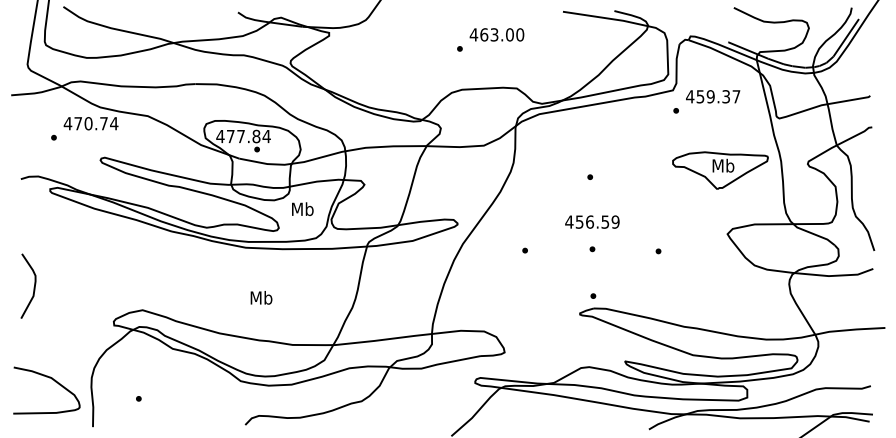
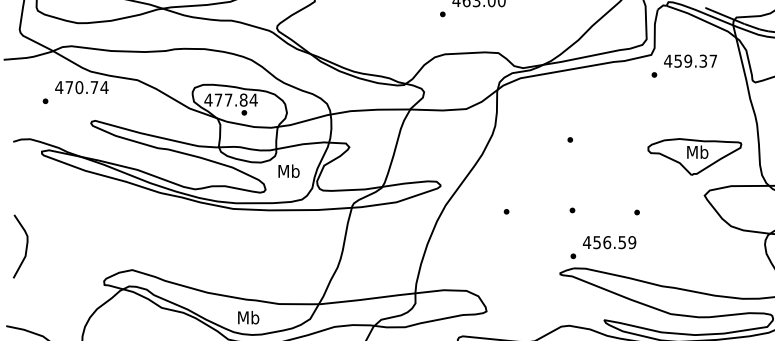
part: (720, 170) -> (694, 156), moved
text: (592, 221) -> (609, 241), moved
text: (261, 297) -> (248, 317), moved

